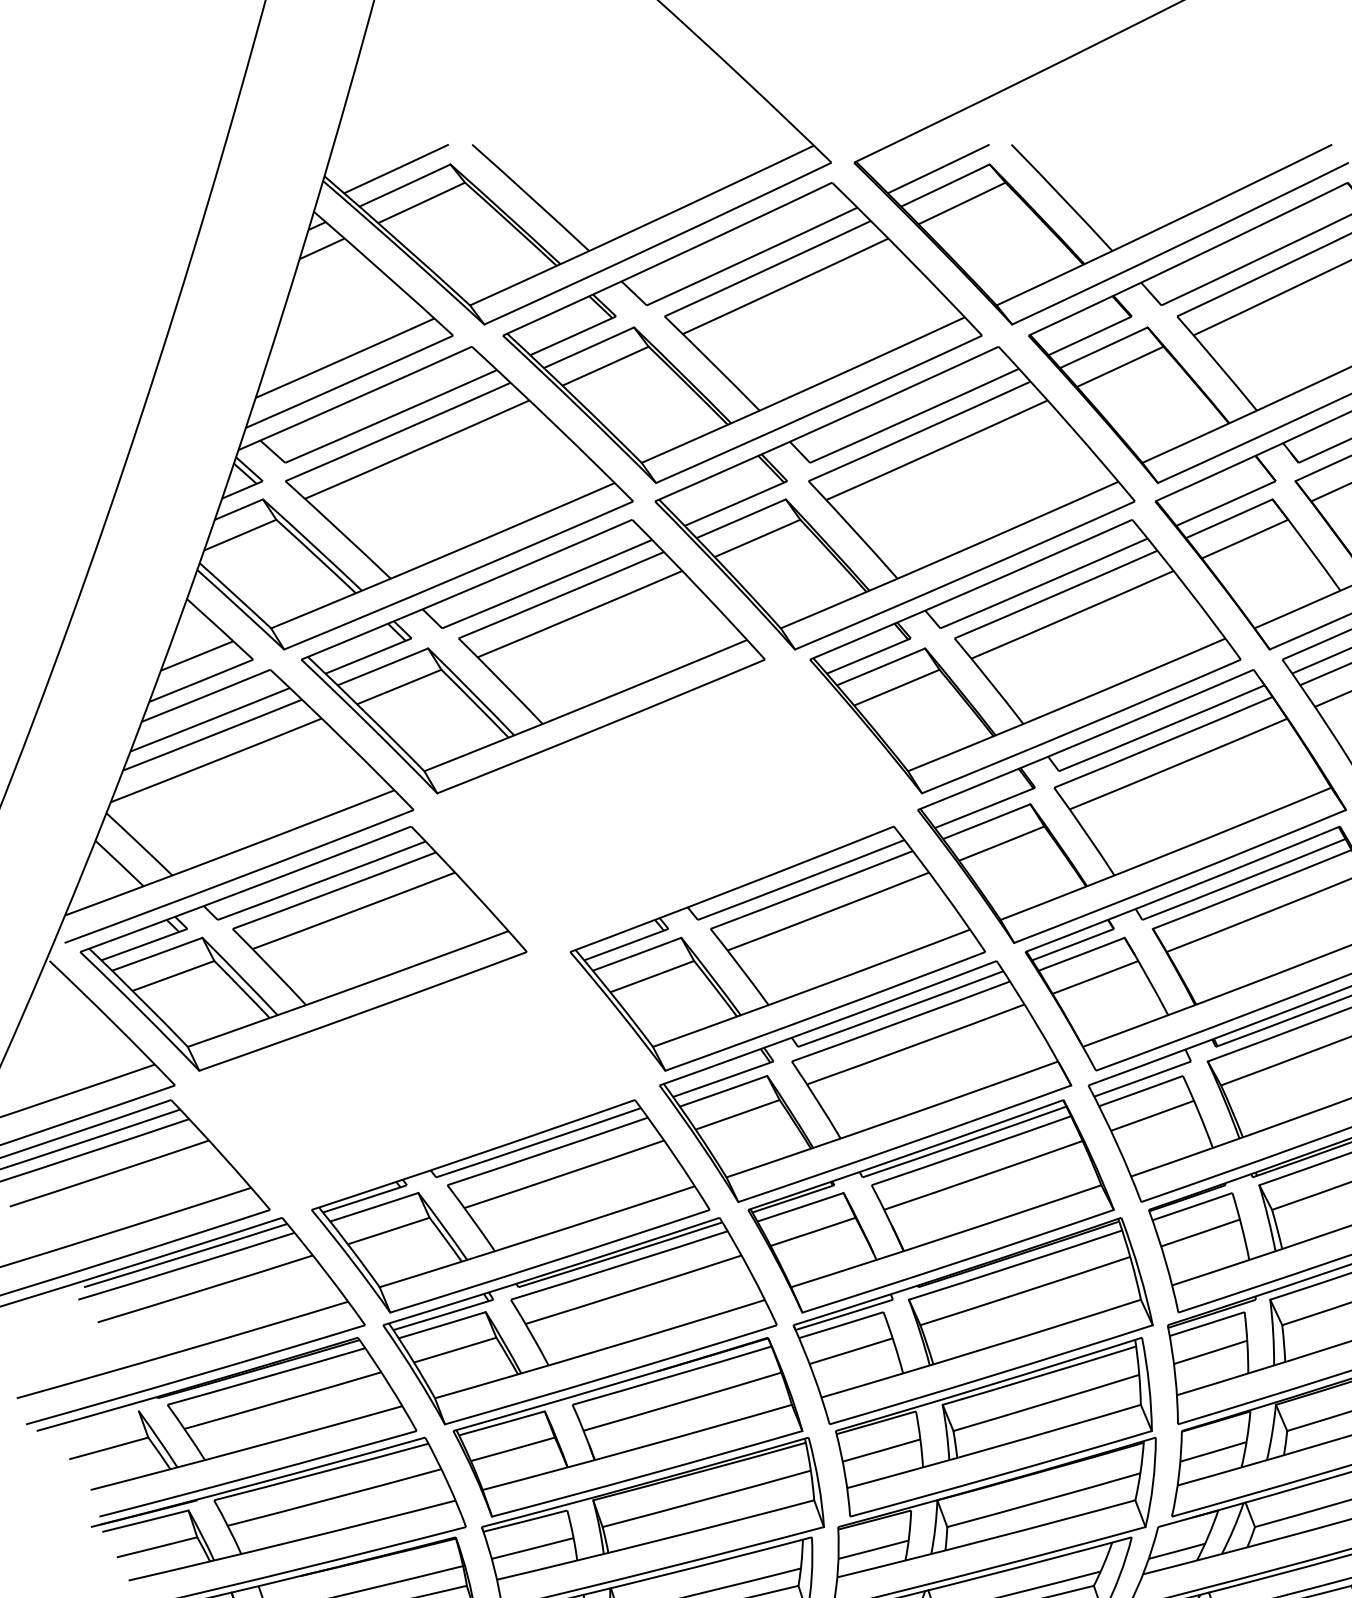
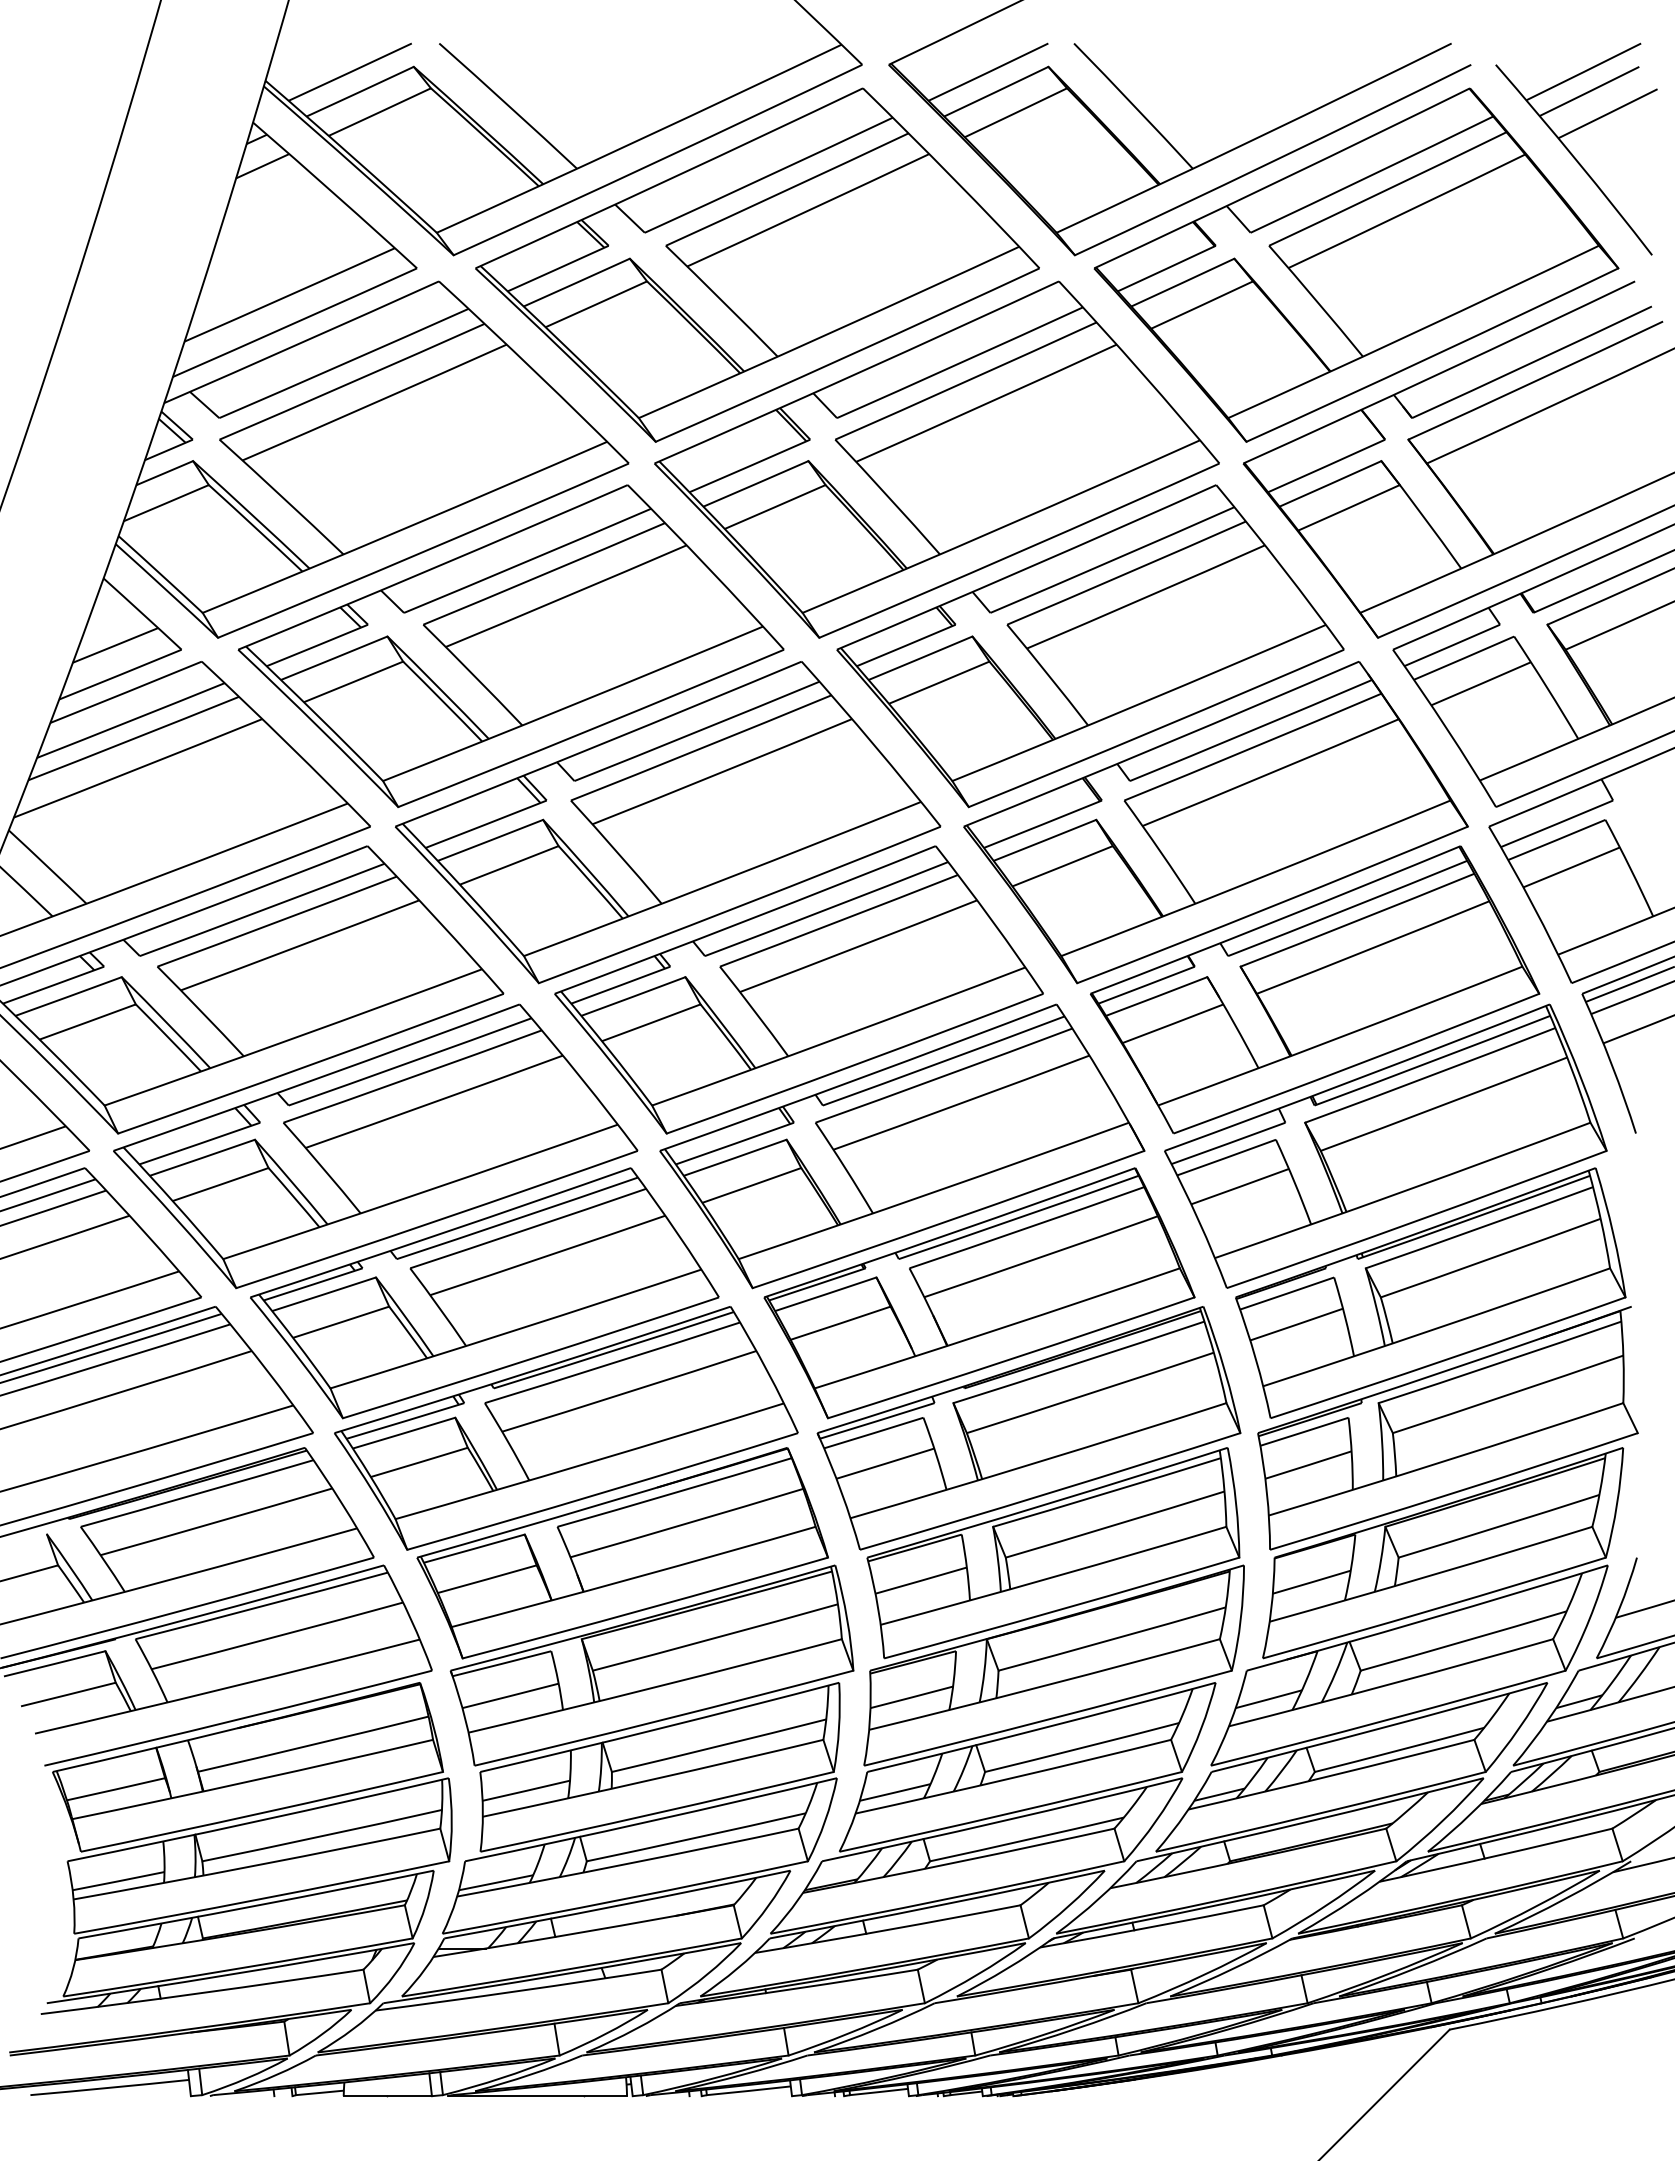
part: (666, 806) -> (668, 822), added
part: (417, 1081) -> (375, 1146), added

